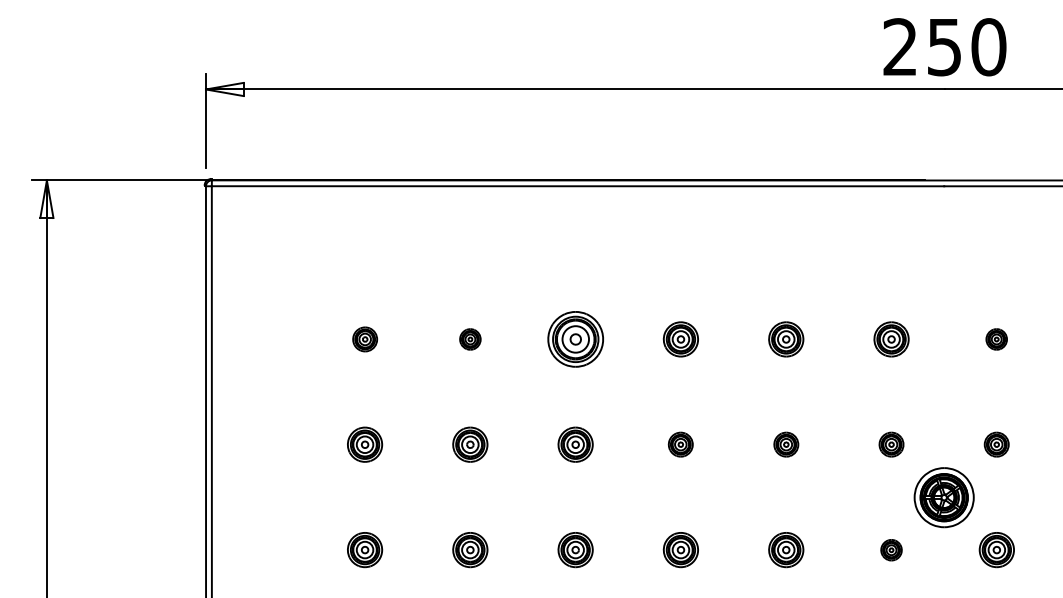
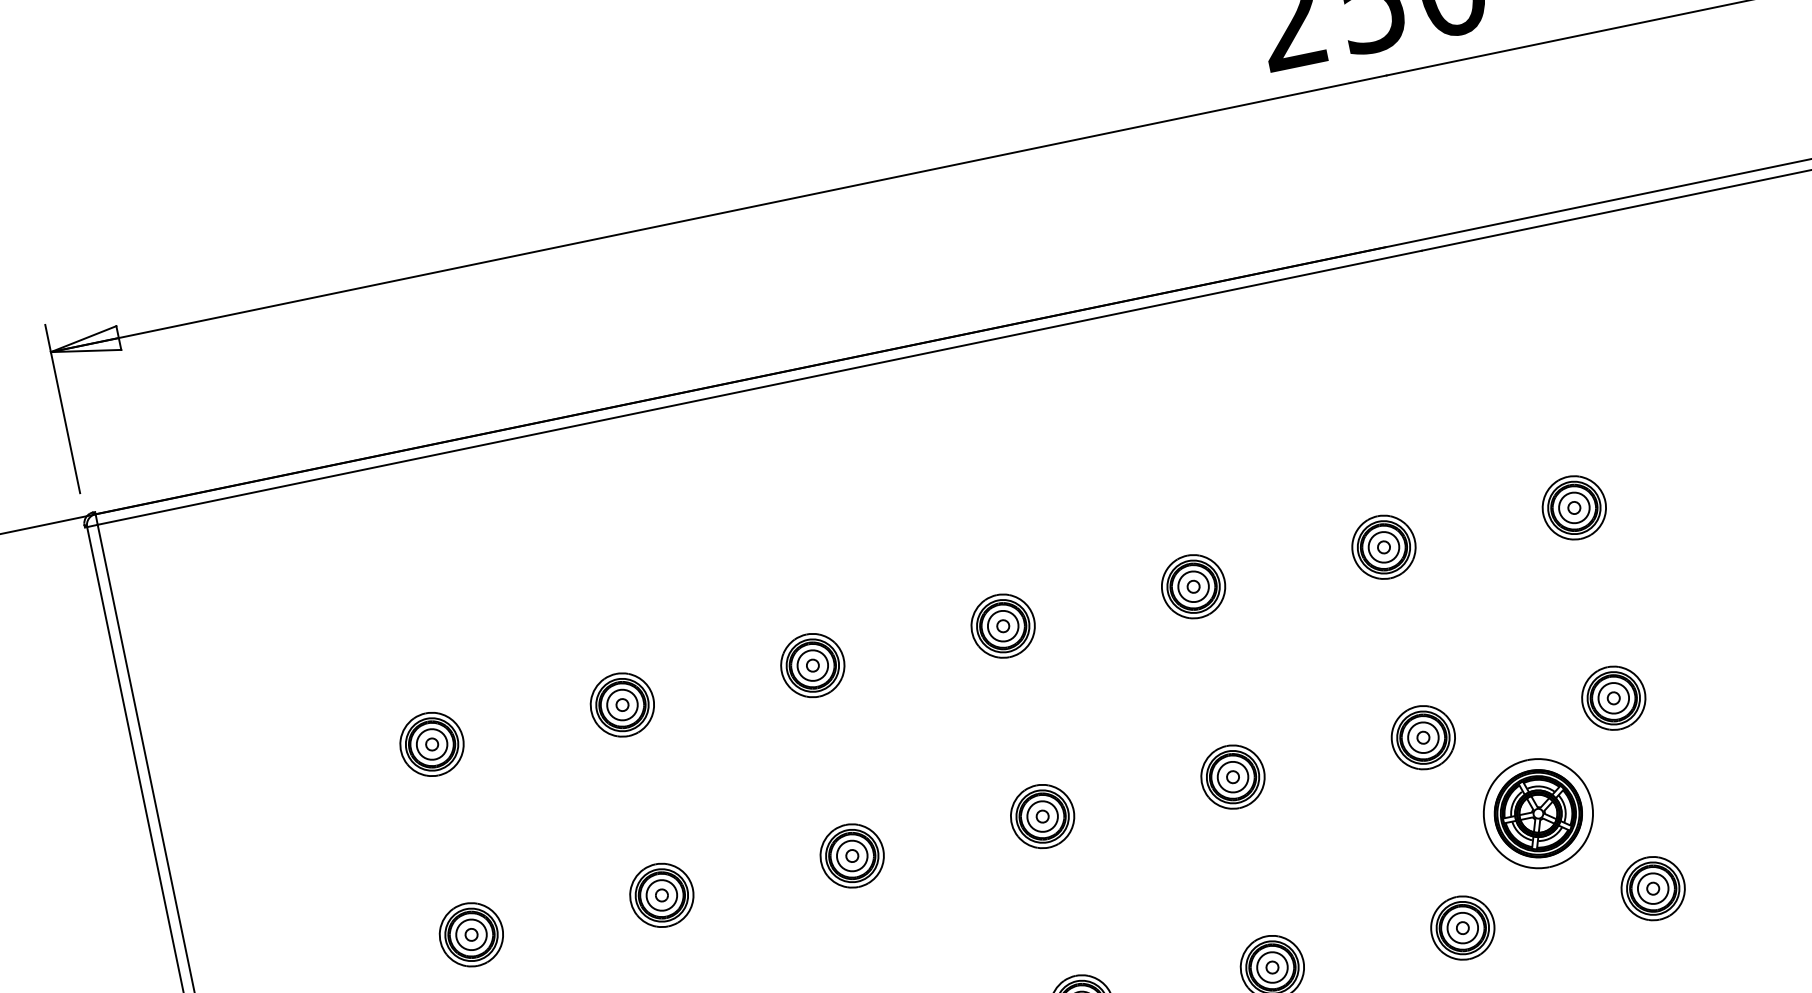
part: (365, 339) -> (432, 744), size x1.43
part: (470, 339) -> (622, 705), size x1.67
part: (575, 339) -> (812, 665), size x0.62
part: (996, 339) -> (1573, 508), size x1.67
part: (680, 444) -> (1041, 816), size x1.43
part: (786, 444) -> (1233, 776), size x1.43
part: (891, 444) -> (1423, 737), size x1.43
part: (996, 444) -> (1613, 697), size x1.43
part: (891, 550) -> (1462, 928), size x1.67

